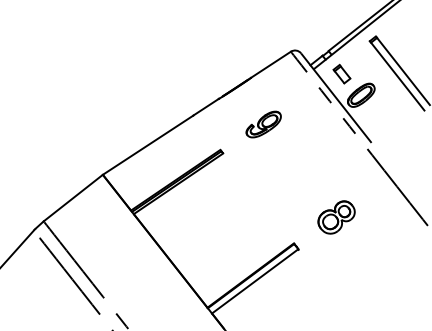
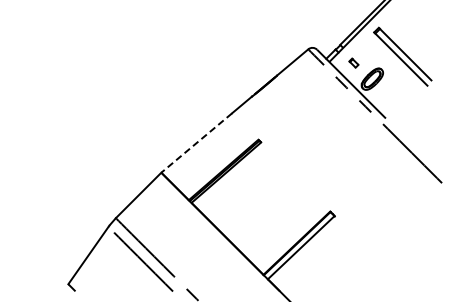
part: (341, 73) -> (353, 62), size x0.6
part: (263, 124) -> (292, 113), removed
line: (147, 145) -> (196, 143), solid -> dashed
part: (336, 216) -> (363, 184), removed

